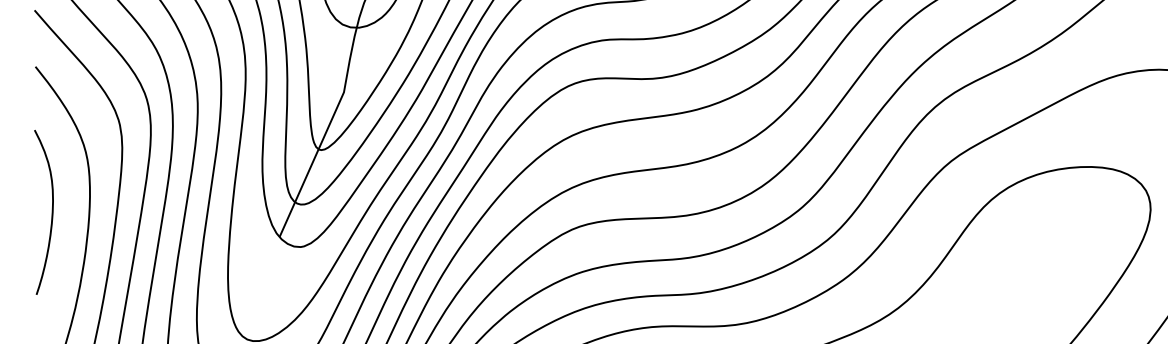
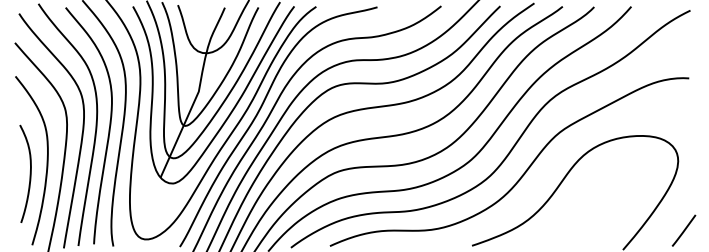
curve: (50, 211) -> (29, 173), moved

